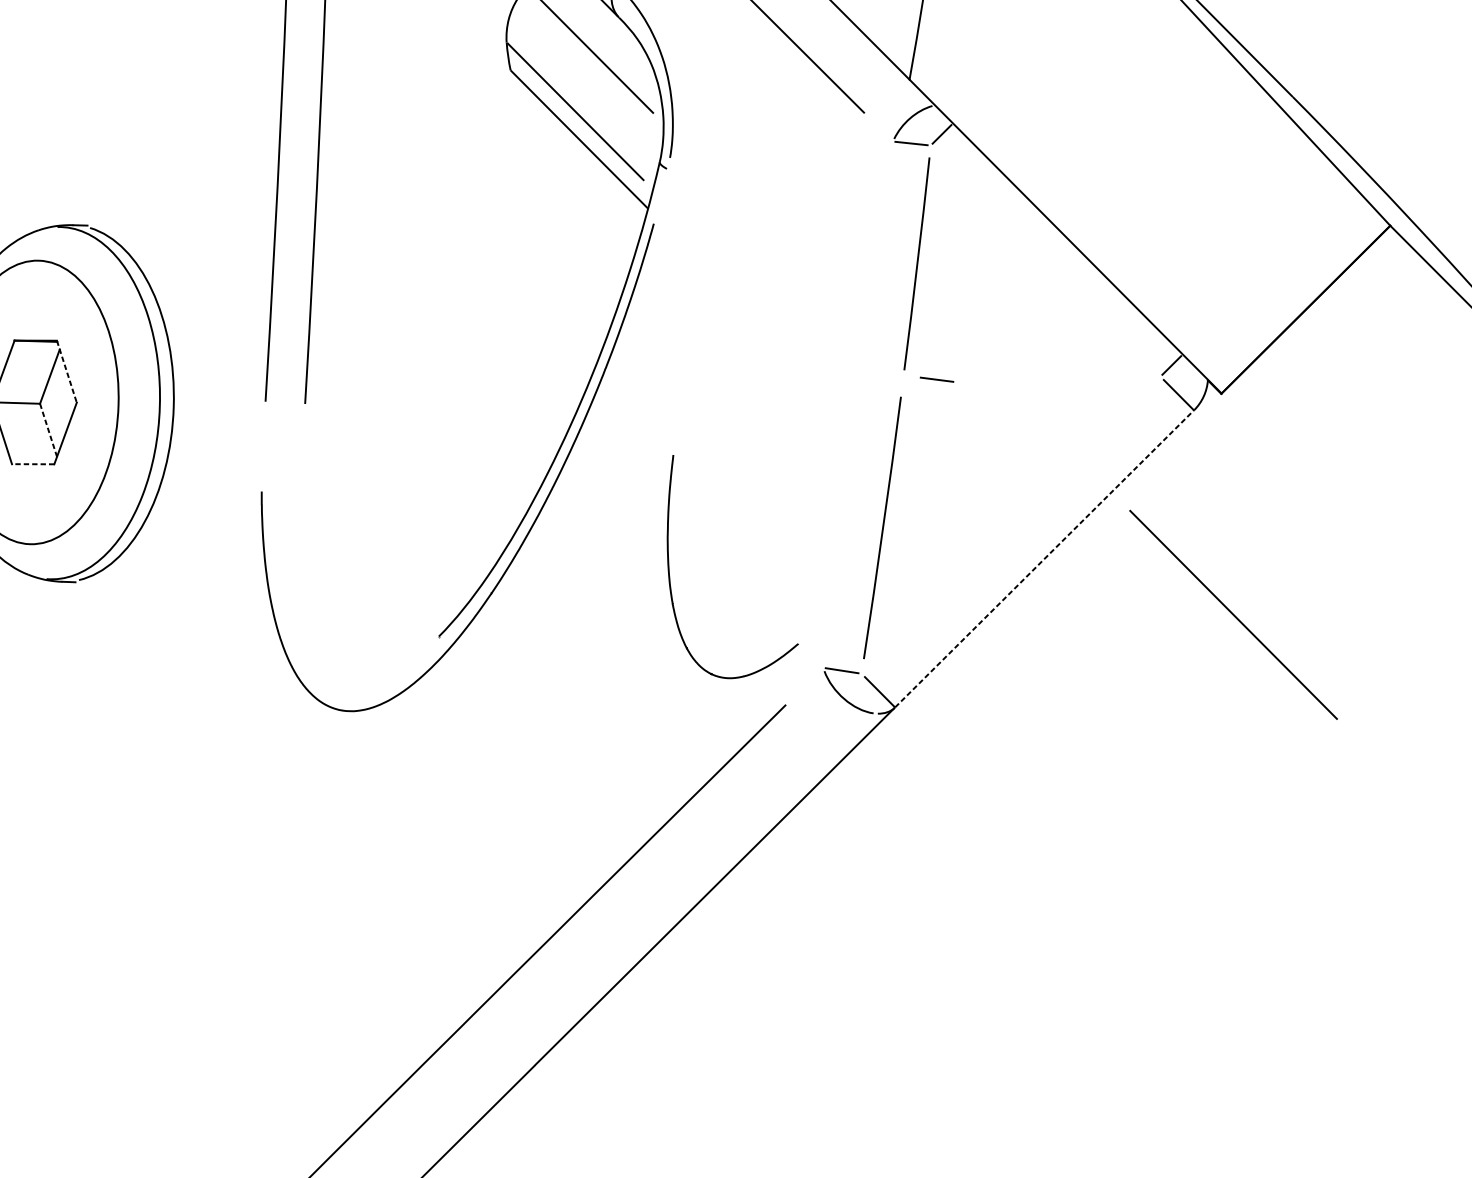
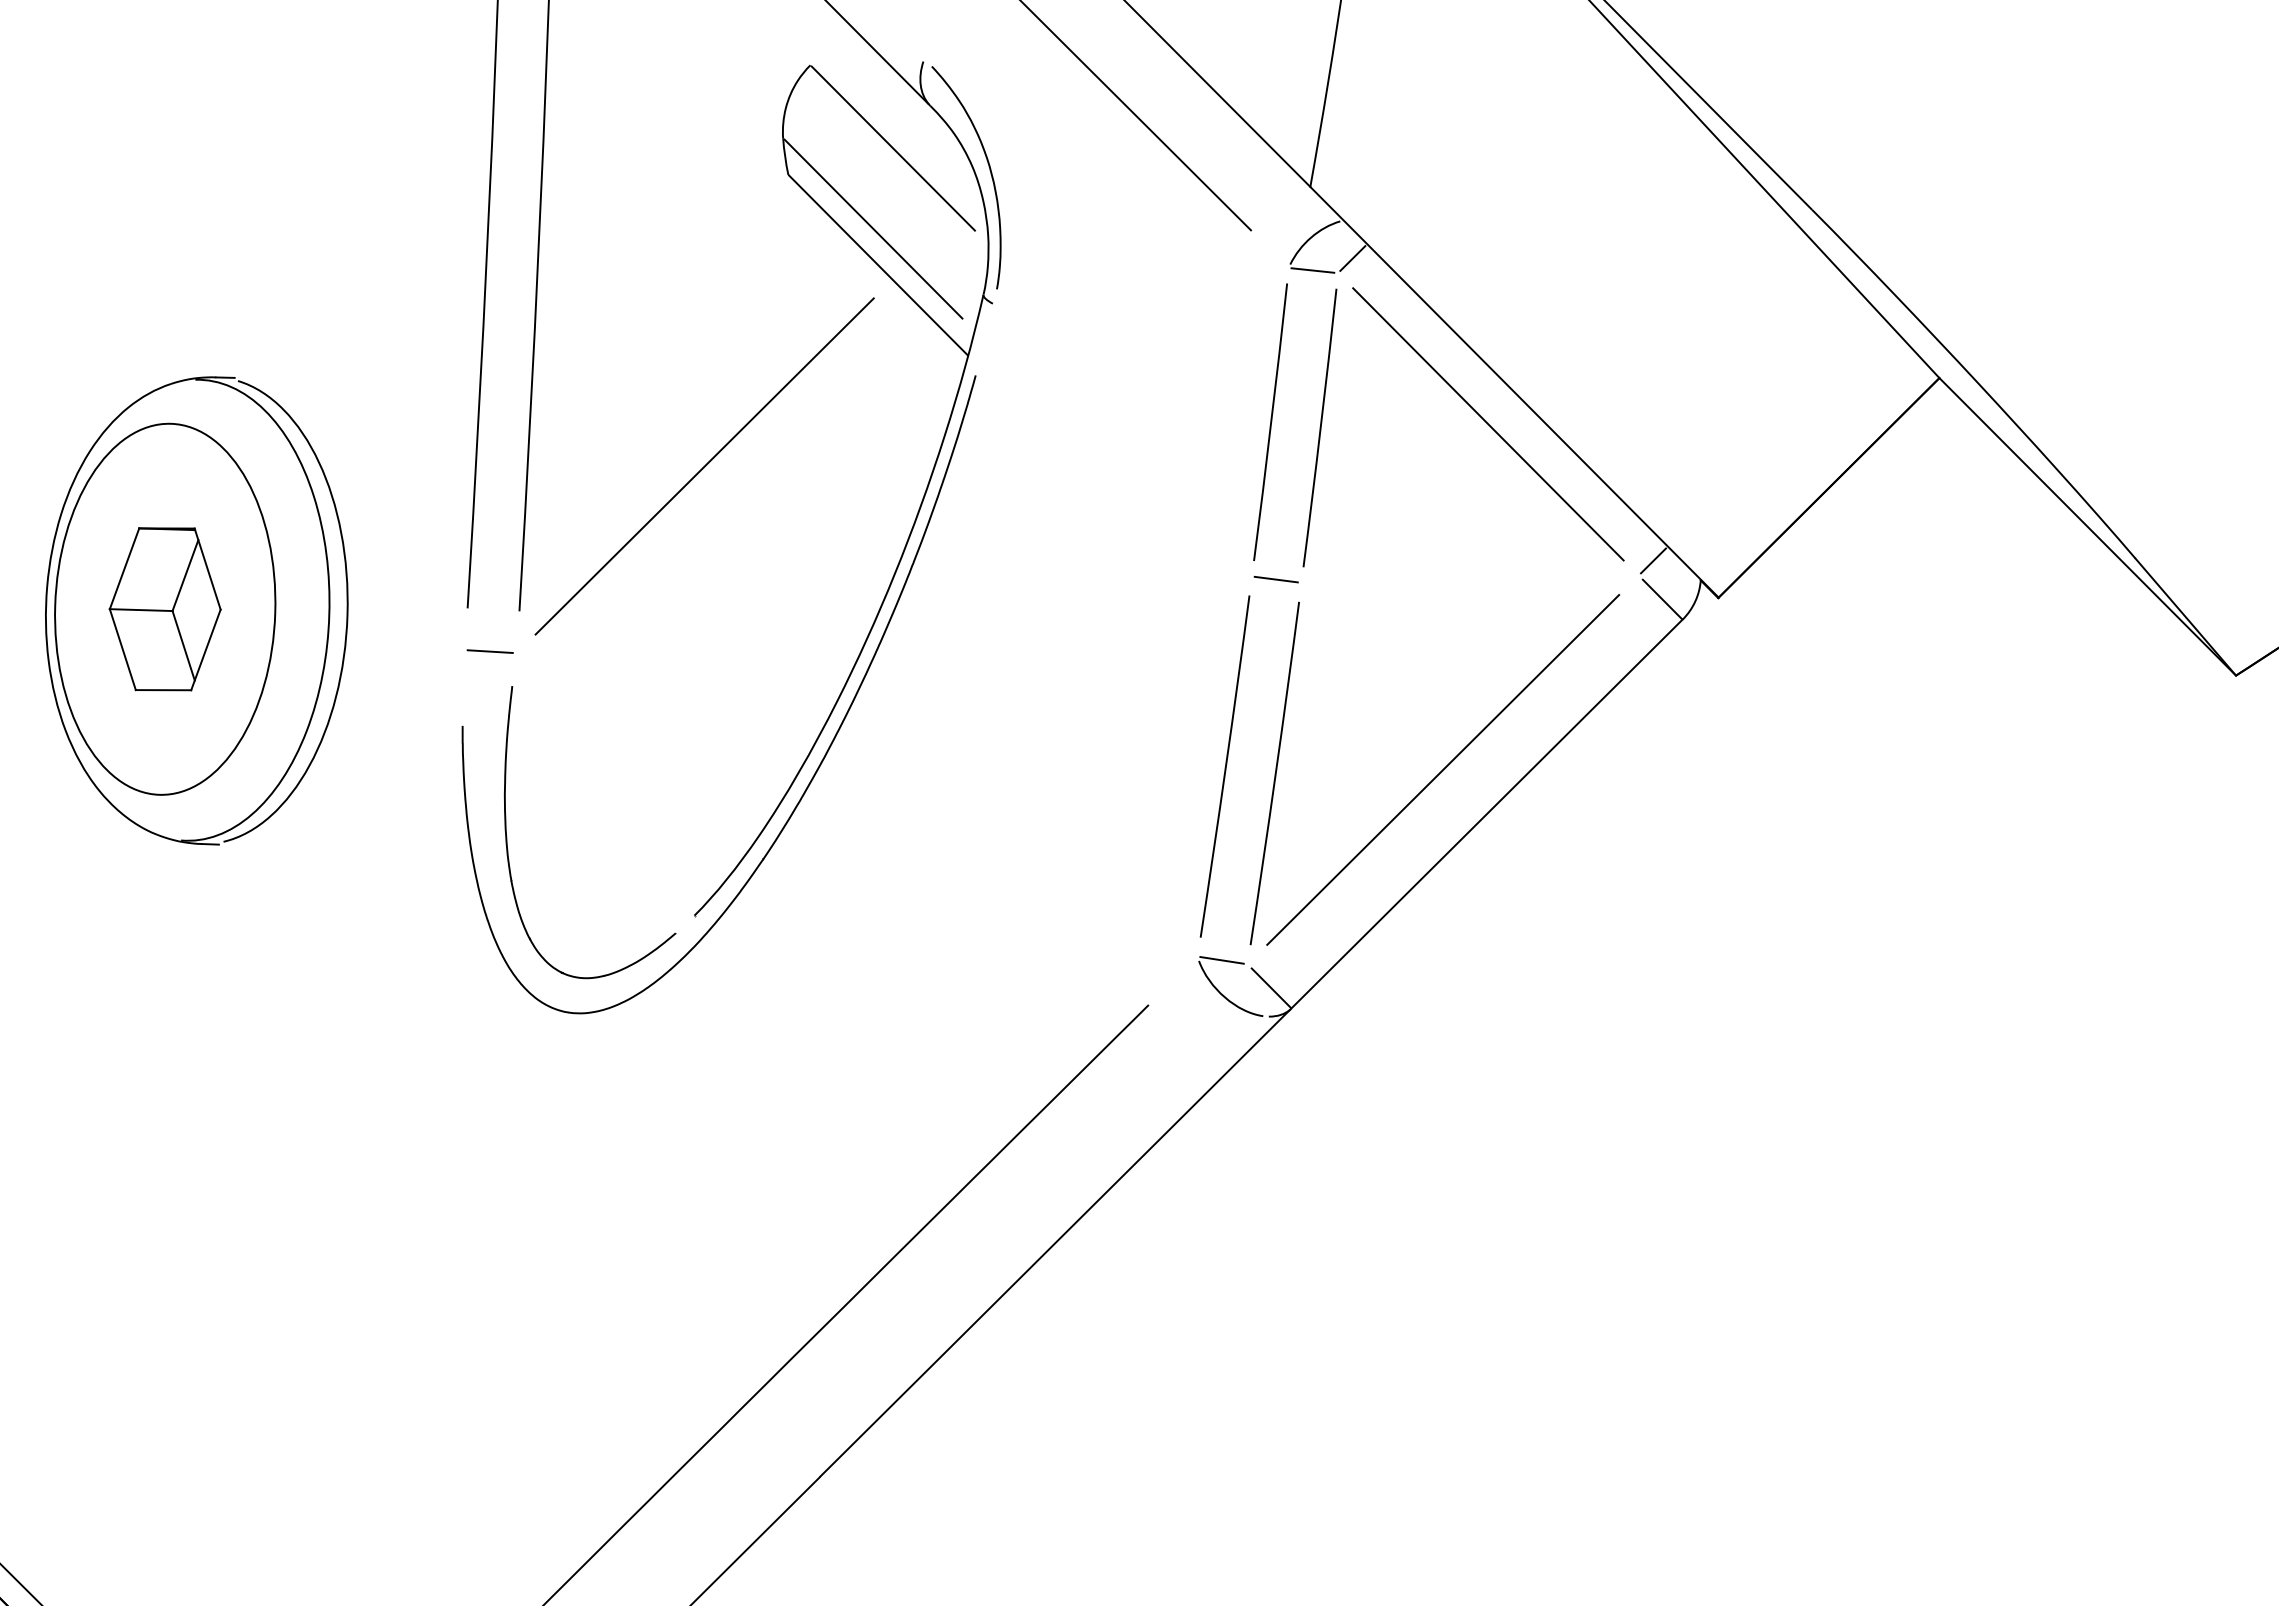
line: (879, 259) -> (1270, 422), added
line: (446, 293) -> (704, 466), added
line: (66, 372) -> (207, 569), dashed -> solid
line: (936, 379) -> (1275, 579), moved
line: (48, 430) -> (183, 645), dashed -> solid
line: (282, 434) -> (489, 651), added
line: (33, 464) -> (163, 690), dashed -> solid
line: (844, 522) -> (1225, 766), added
line: (1011, 524) -> (1443, 769), added
line: (1044, 558) -> (1487, 813), dashed -> solid
curve: (669, 569) -> (507, 836), moved
line: (1233, 615) -> (1488, 424), moved

